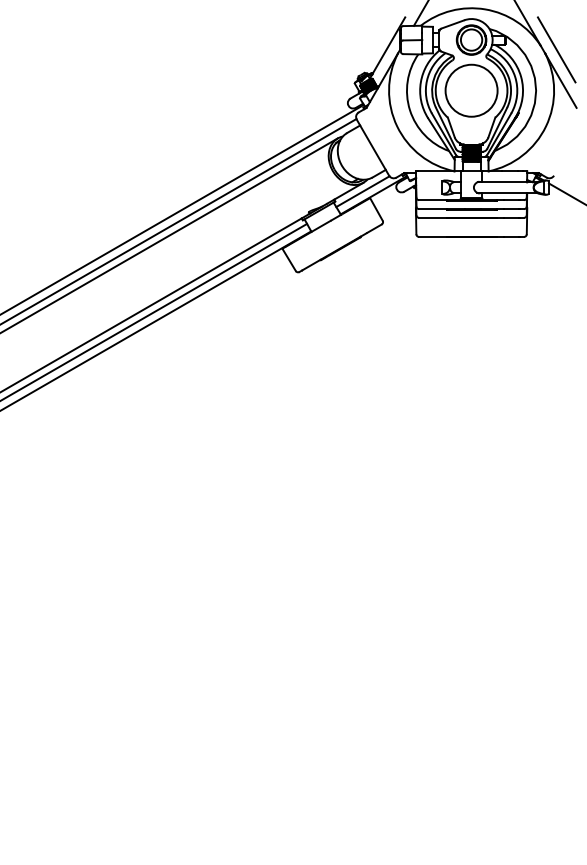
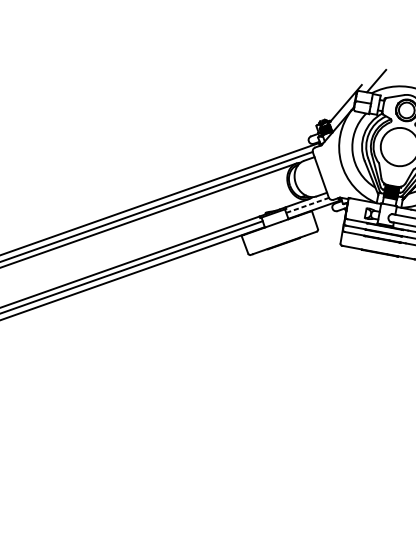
line: (362, 191) -> (307, 205), solid -> dashed

